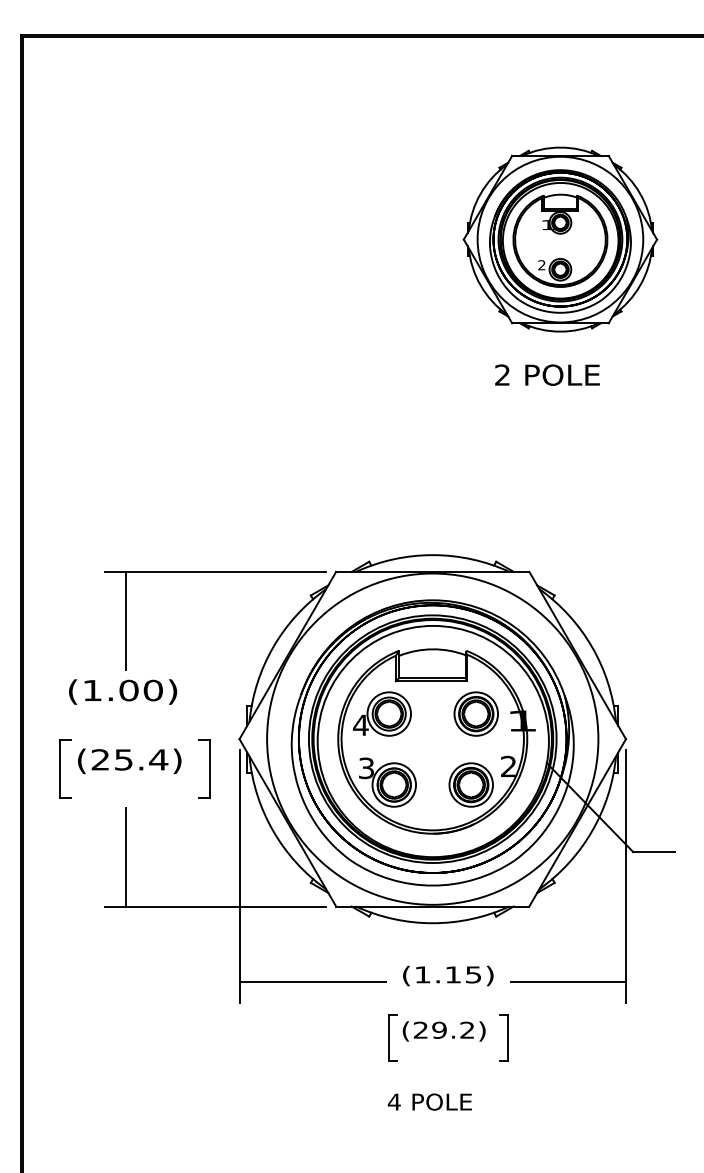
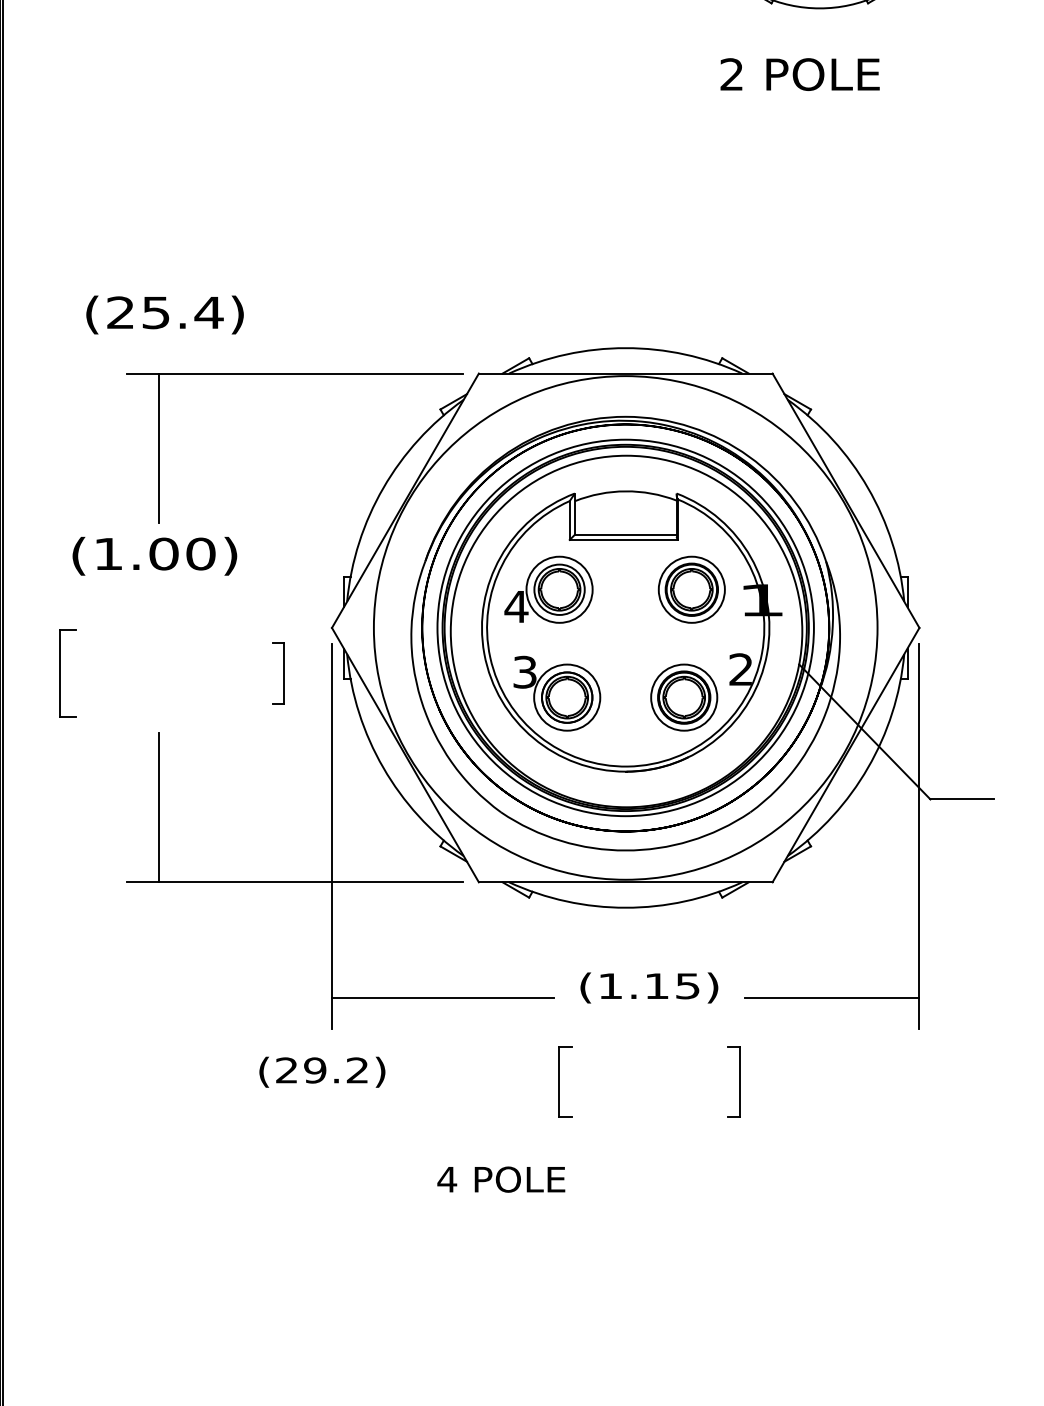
text: (129, 761) -> (164, 315), moved
part: (204, 768) -> (278, 672), size x0.7
text: (443, 1031) -> (321, 1072), moved
text: (429, 1101) -> (500, 1178), moved

